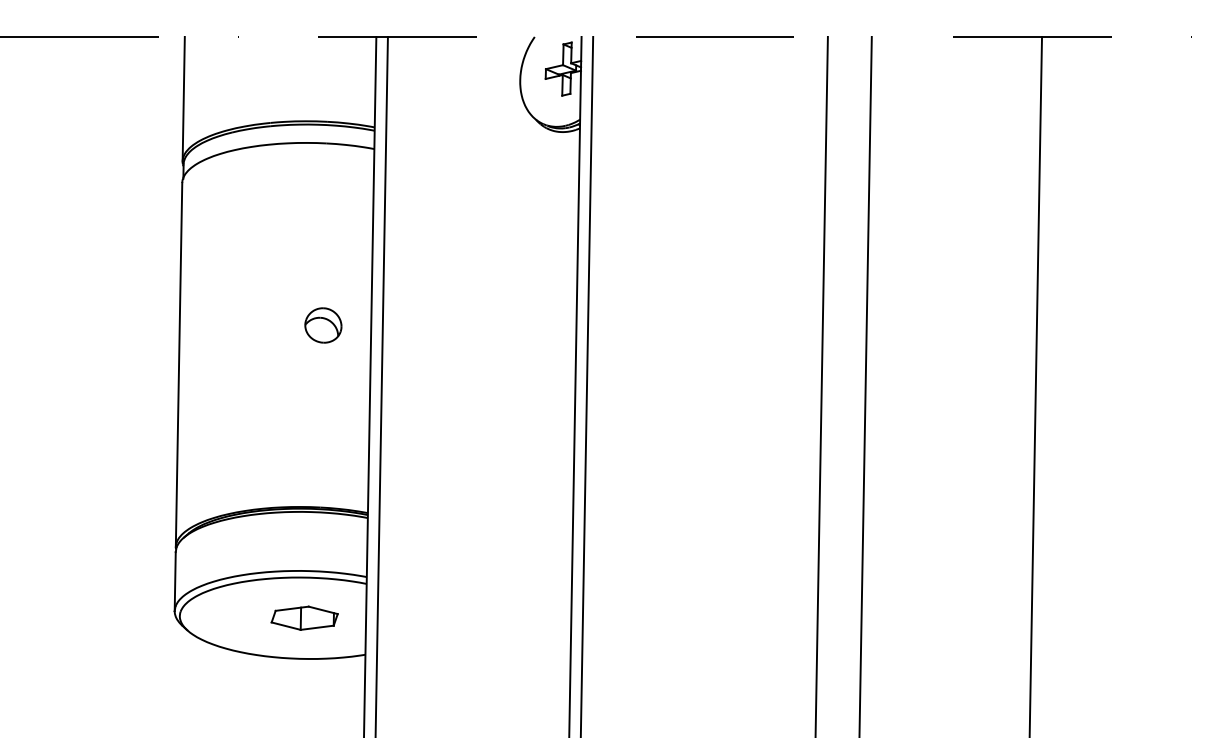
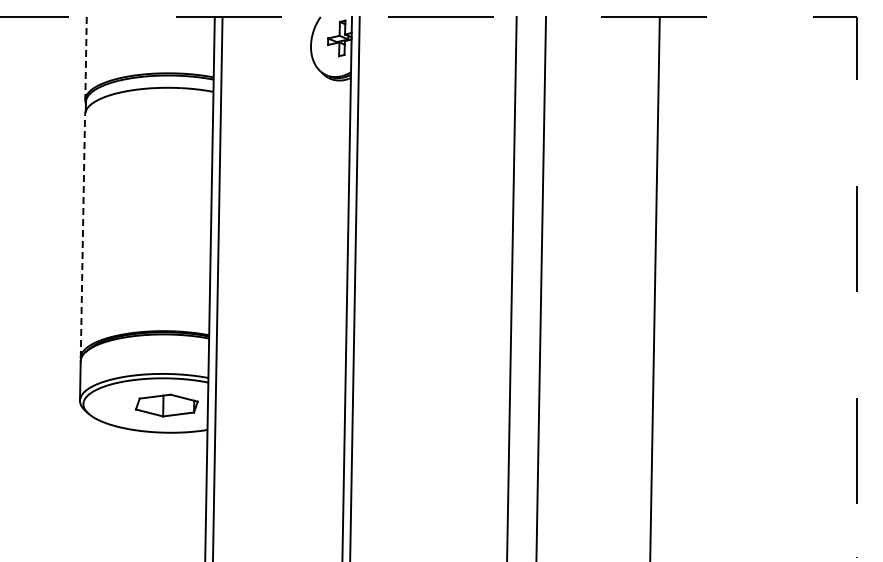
line: (184, 99) -> (86, 58), solid -> dashed
part: (323, 324) -> (179, 209), removed
line: (178, 365) -> (82, 236), solid -> dashed
part: (304, 618) -> (166, 405), size x1.4

